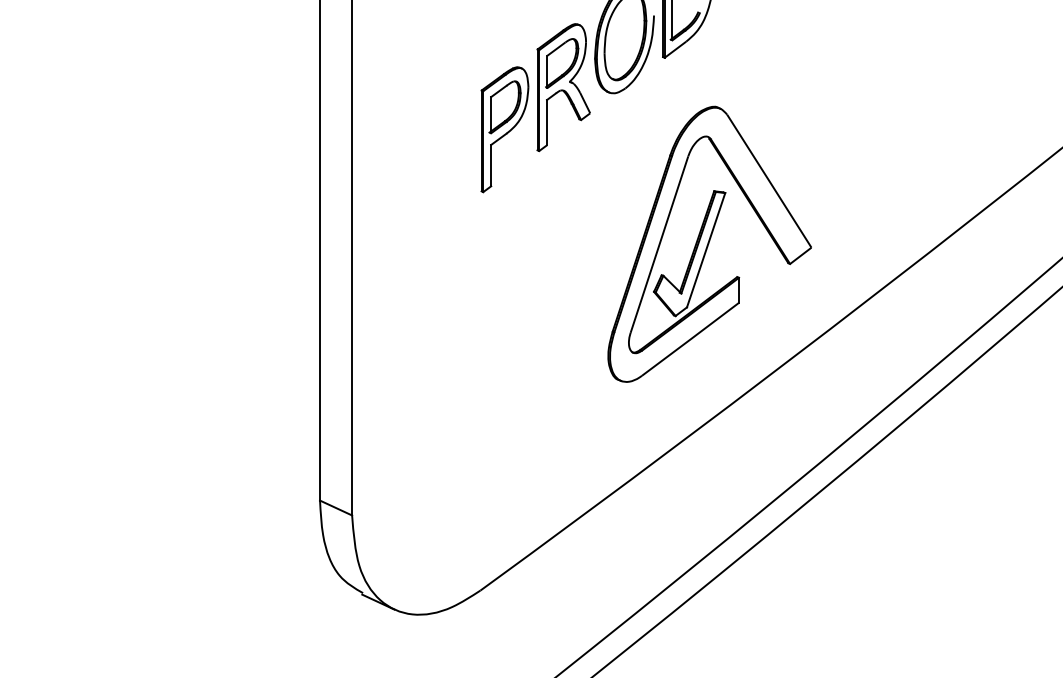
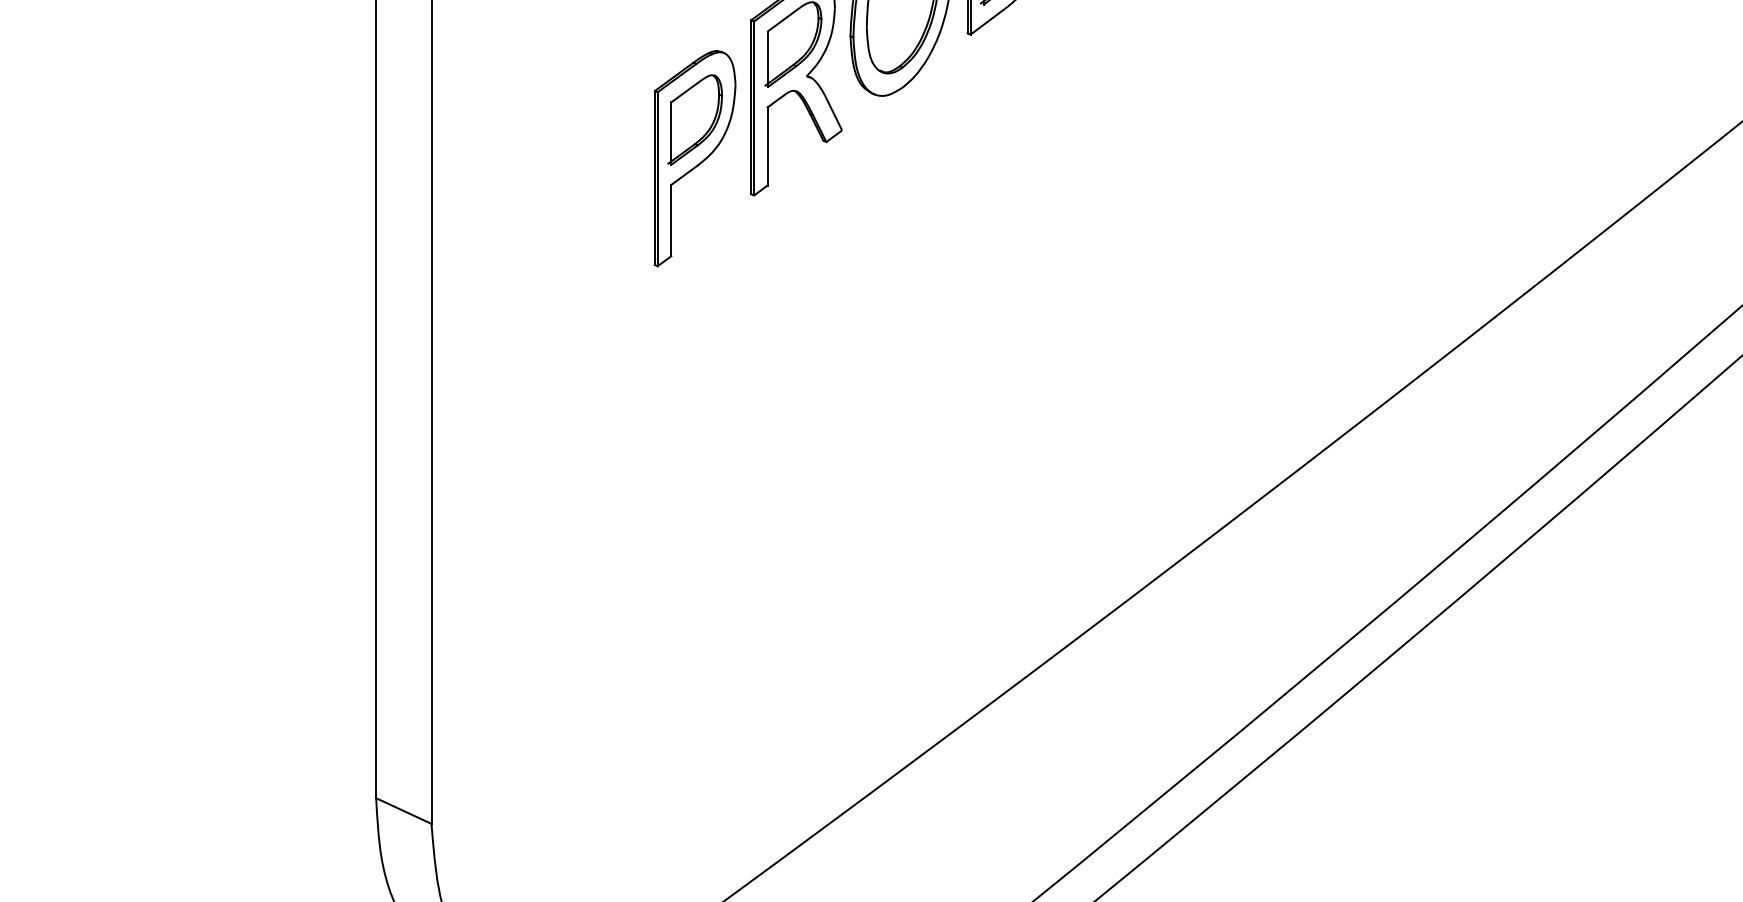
part: (709, 243) -> (1047, 354), removed

